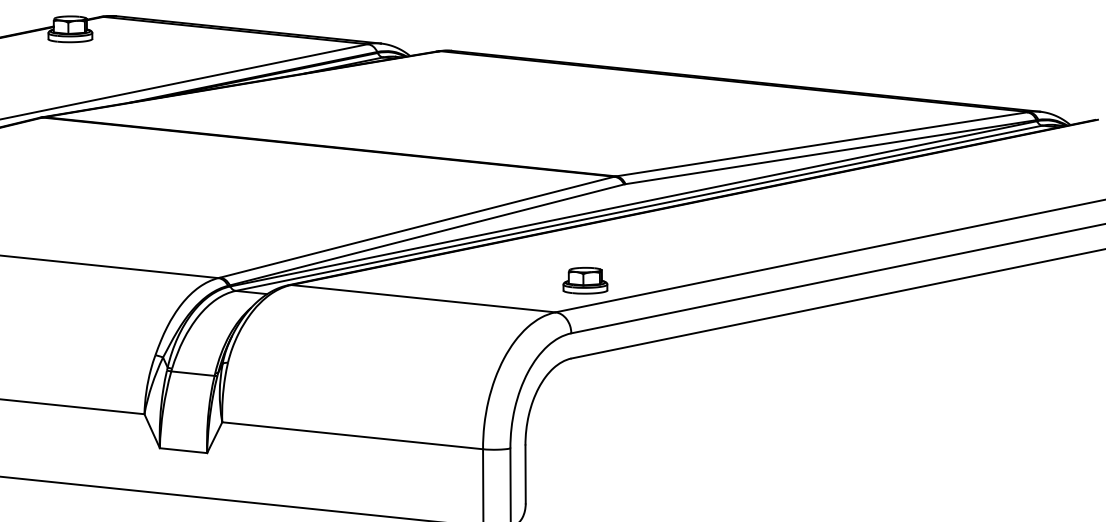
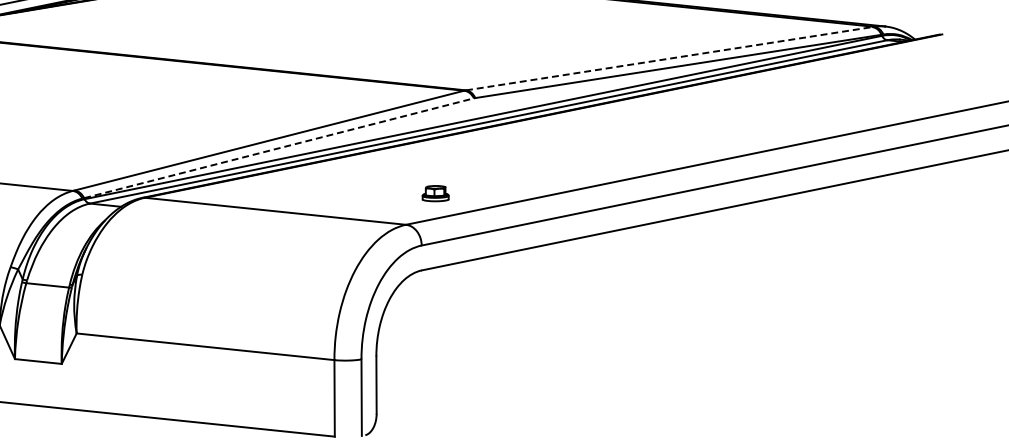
line: (821, 144) -> (669, 58), solid -> dashed
line: (427, 234) -> (279, 147), solid -> dashed
part: (585, 280) -> (435, 193), size x0.6

